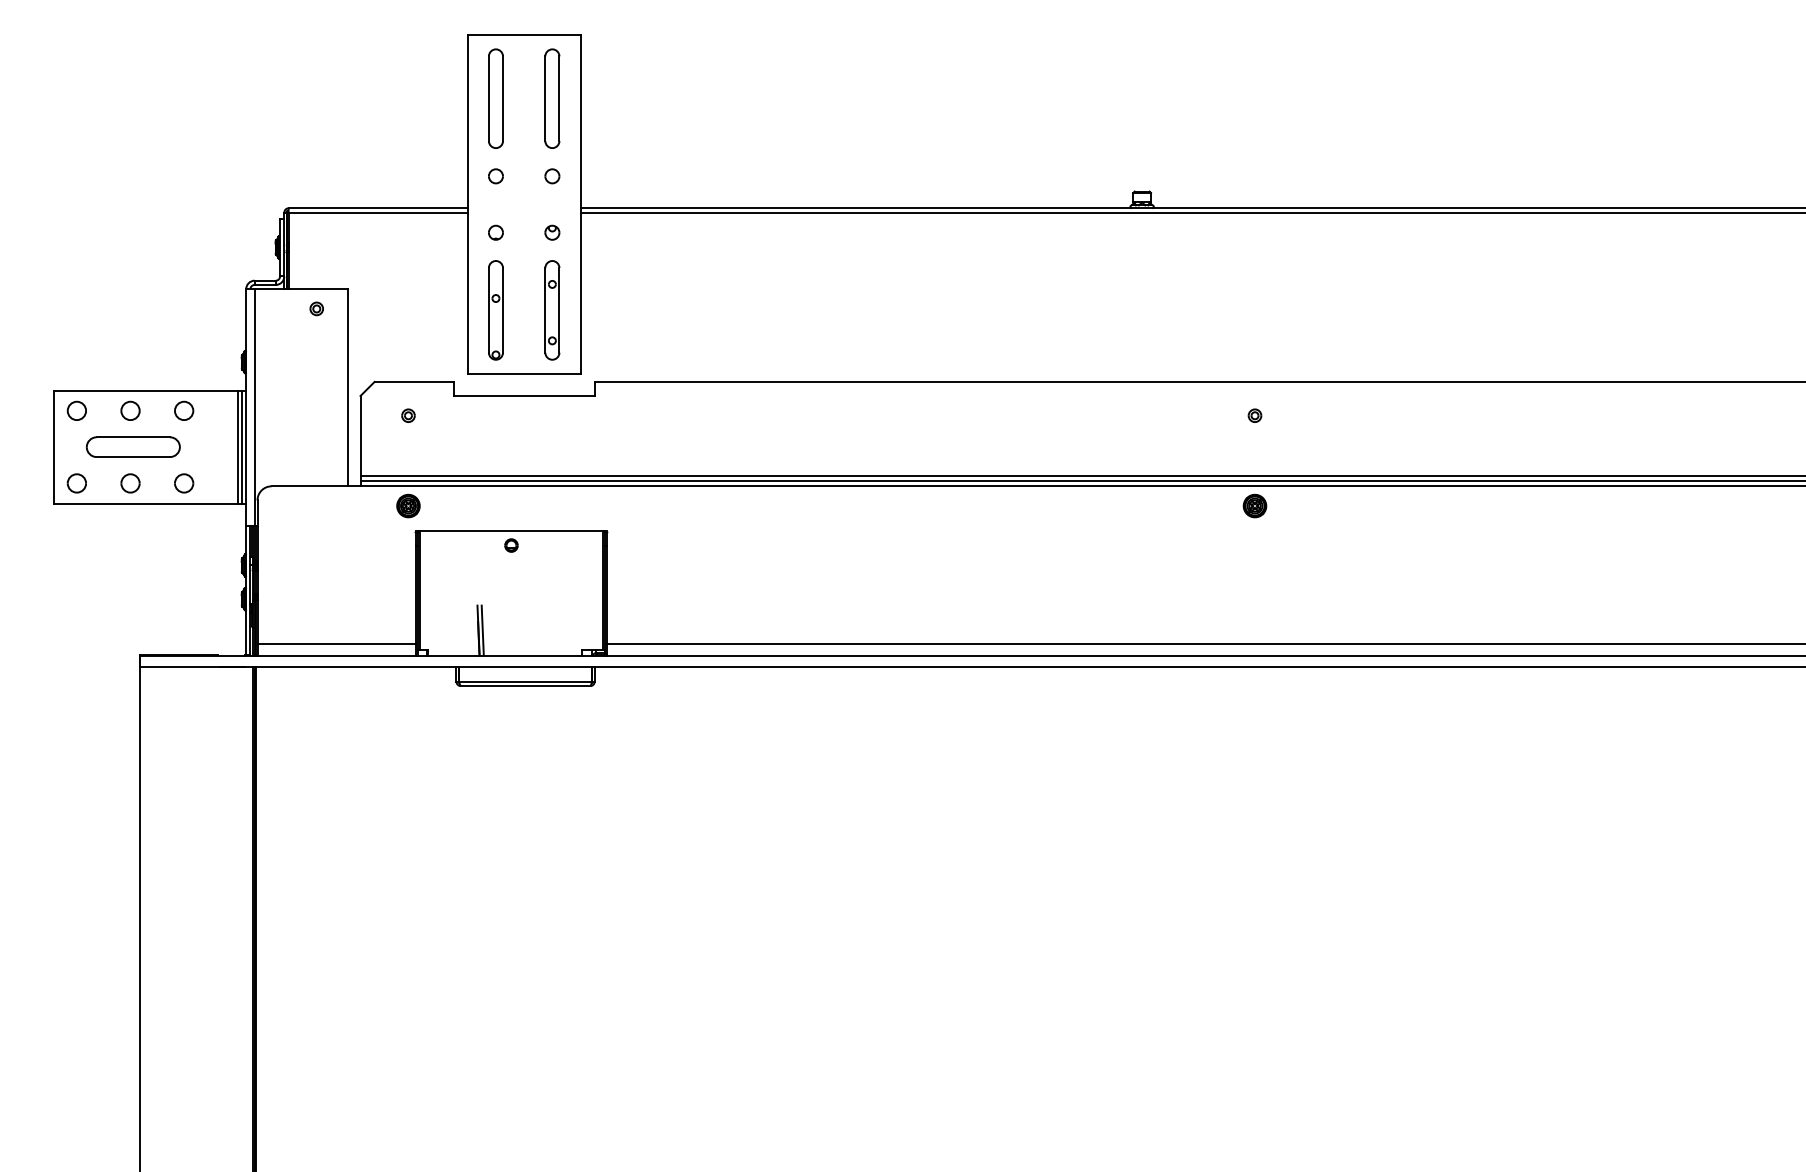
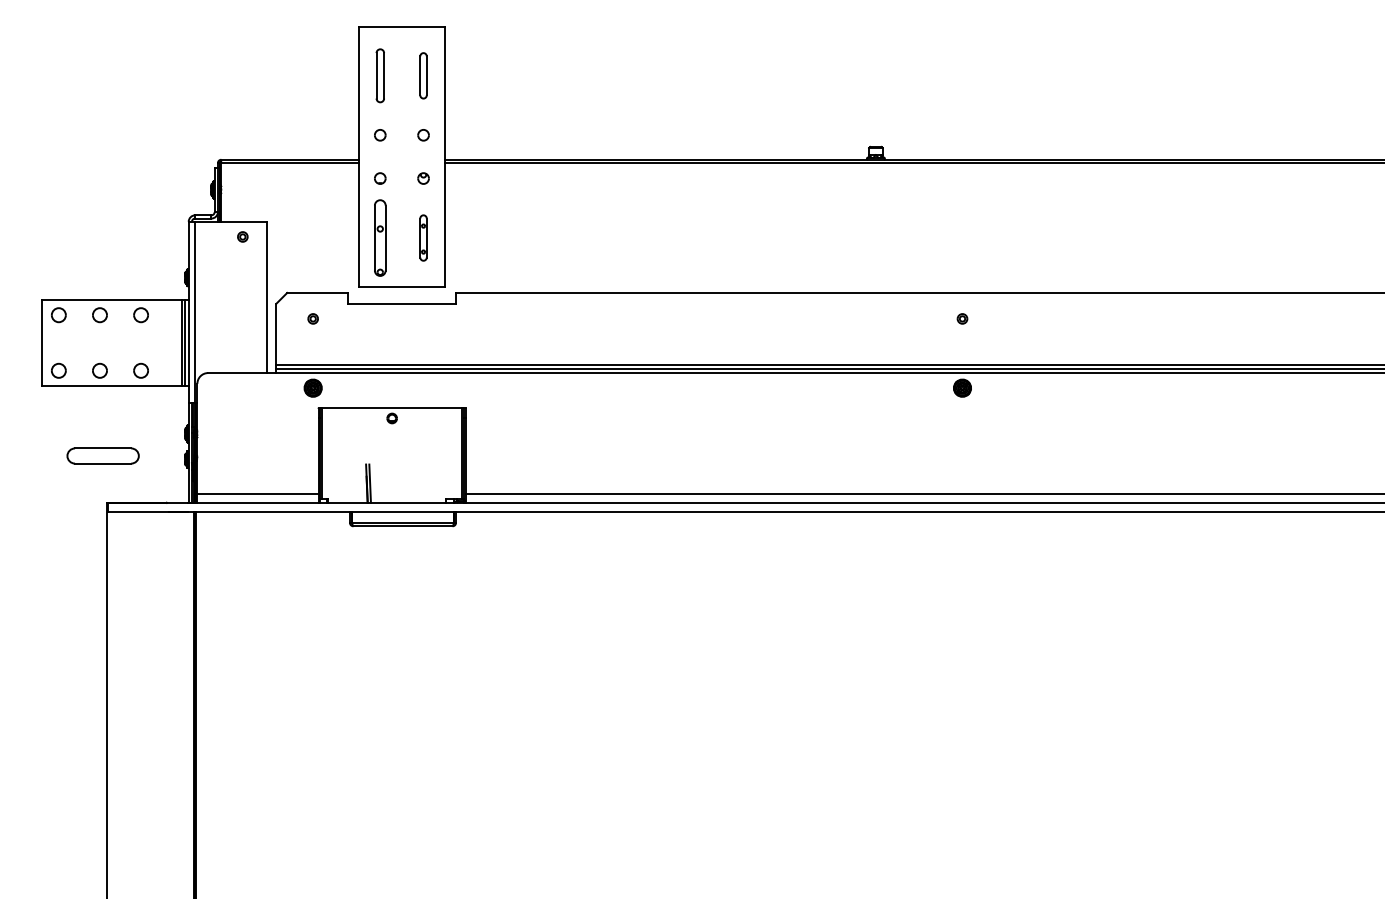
part: (496, 98) -> (380, 75), size x0.7
part: (552, 98) -> (423, 75), size x0.6
part: (552, 309) -> (423, 237), size x0.6
part: (132, 446) -> (102, 455), moved

